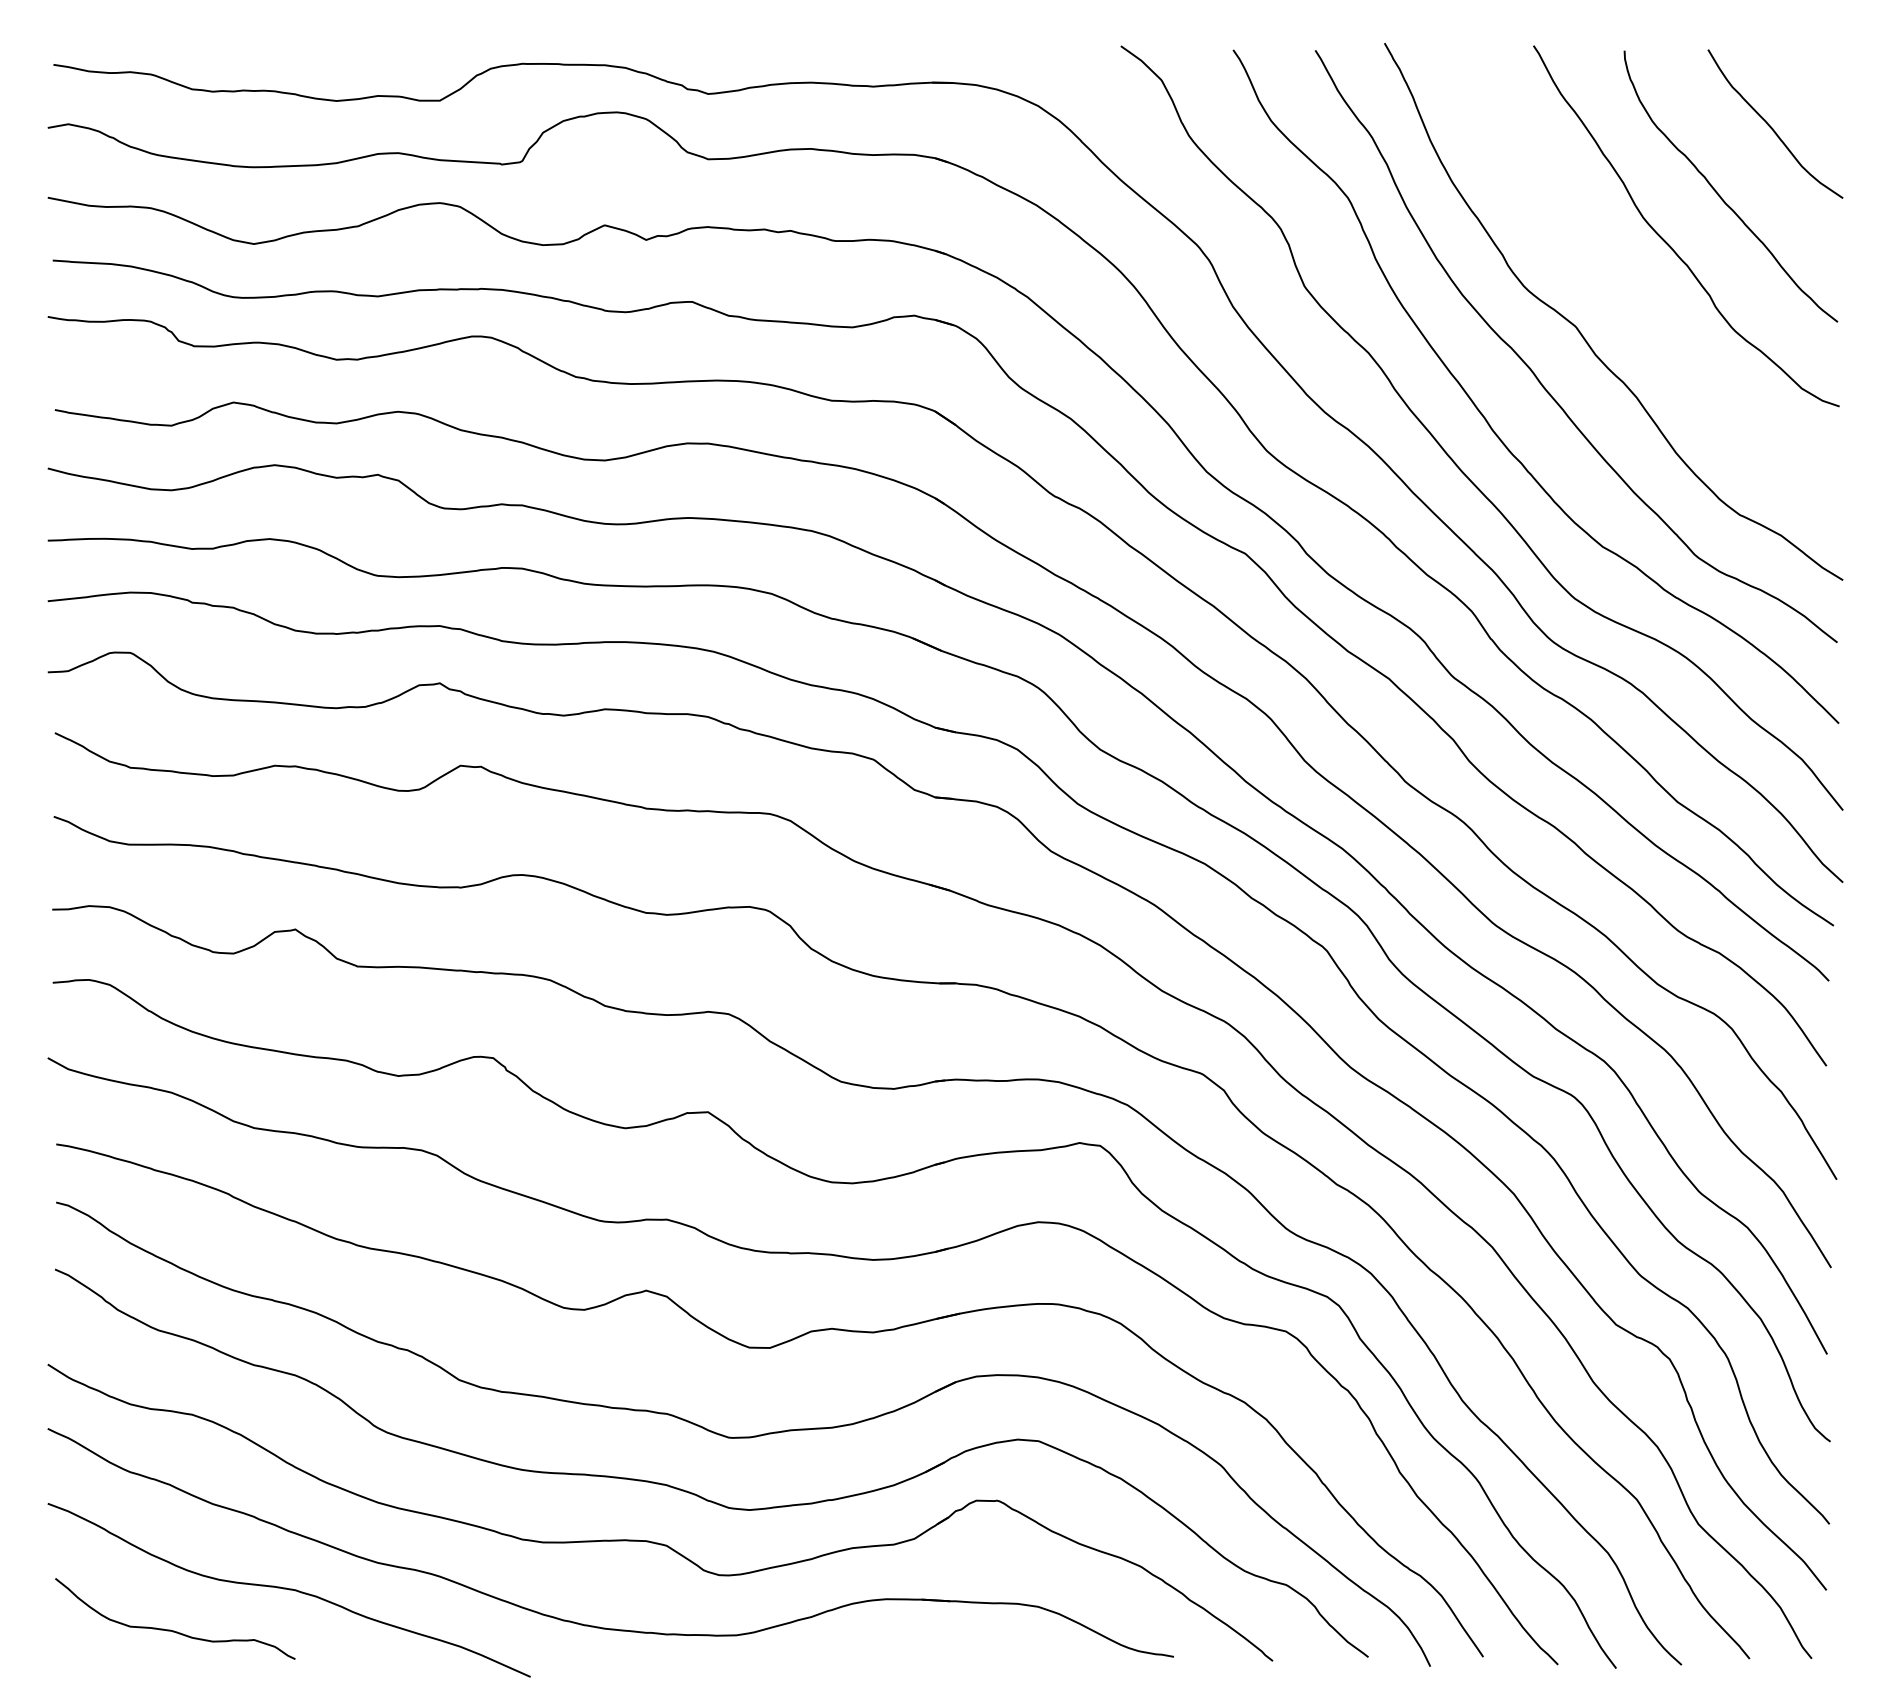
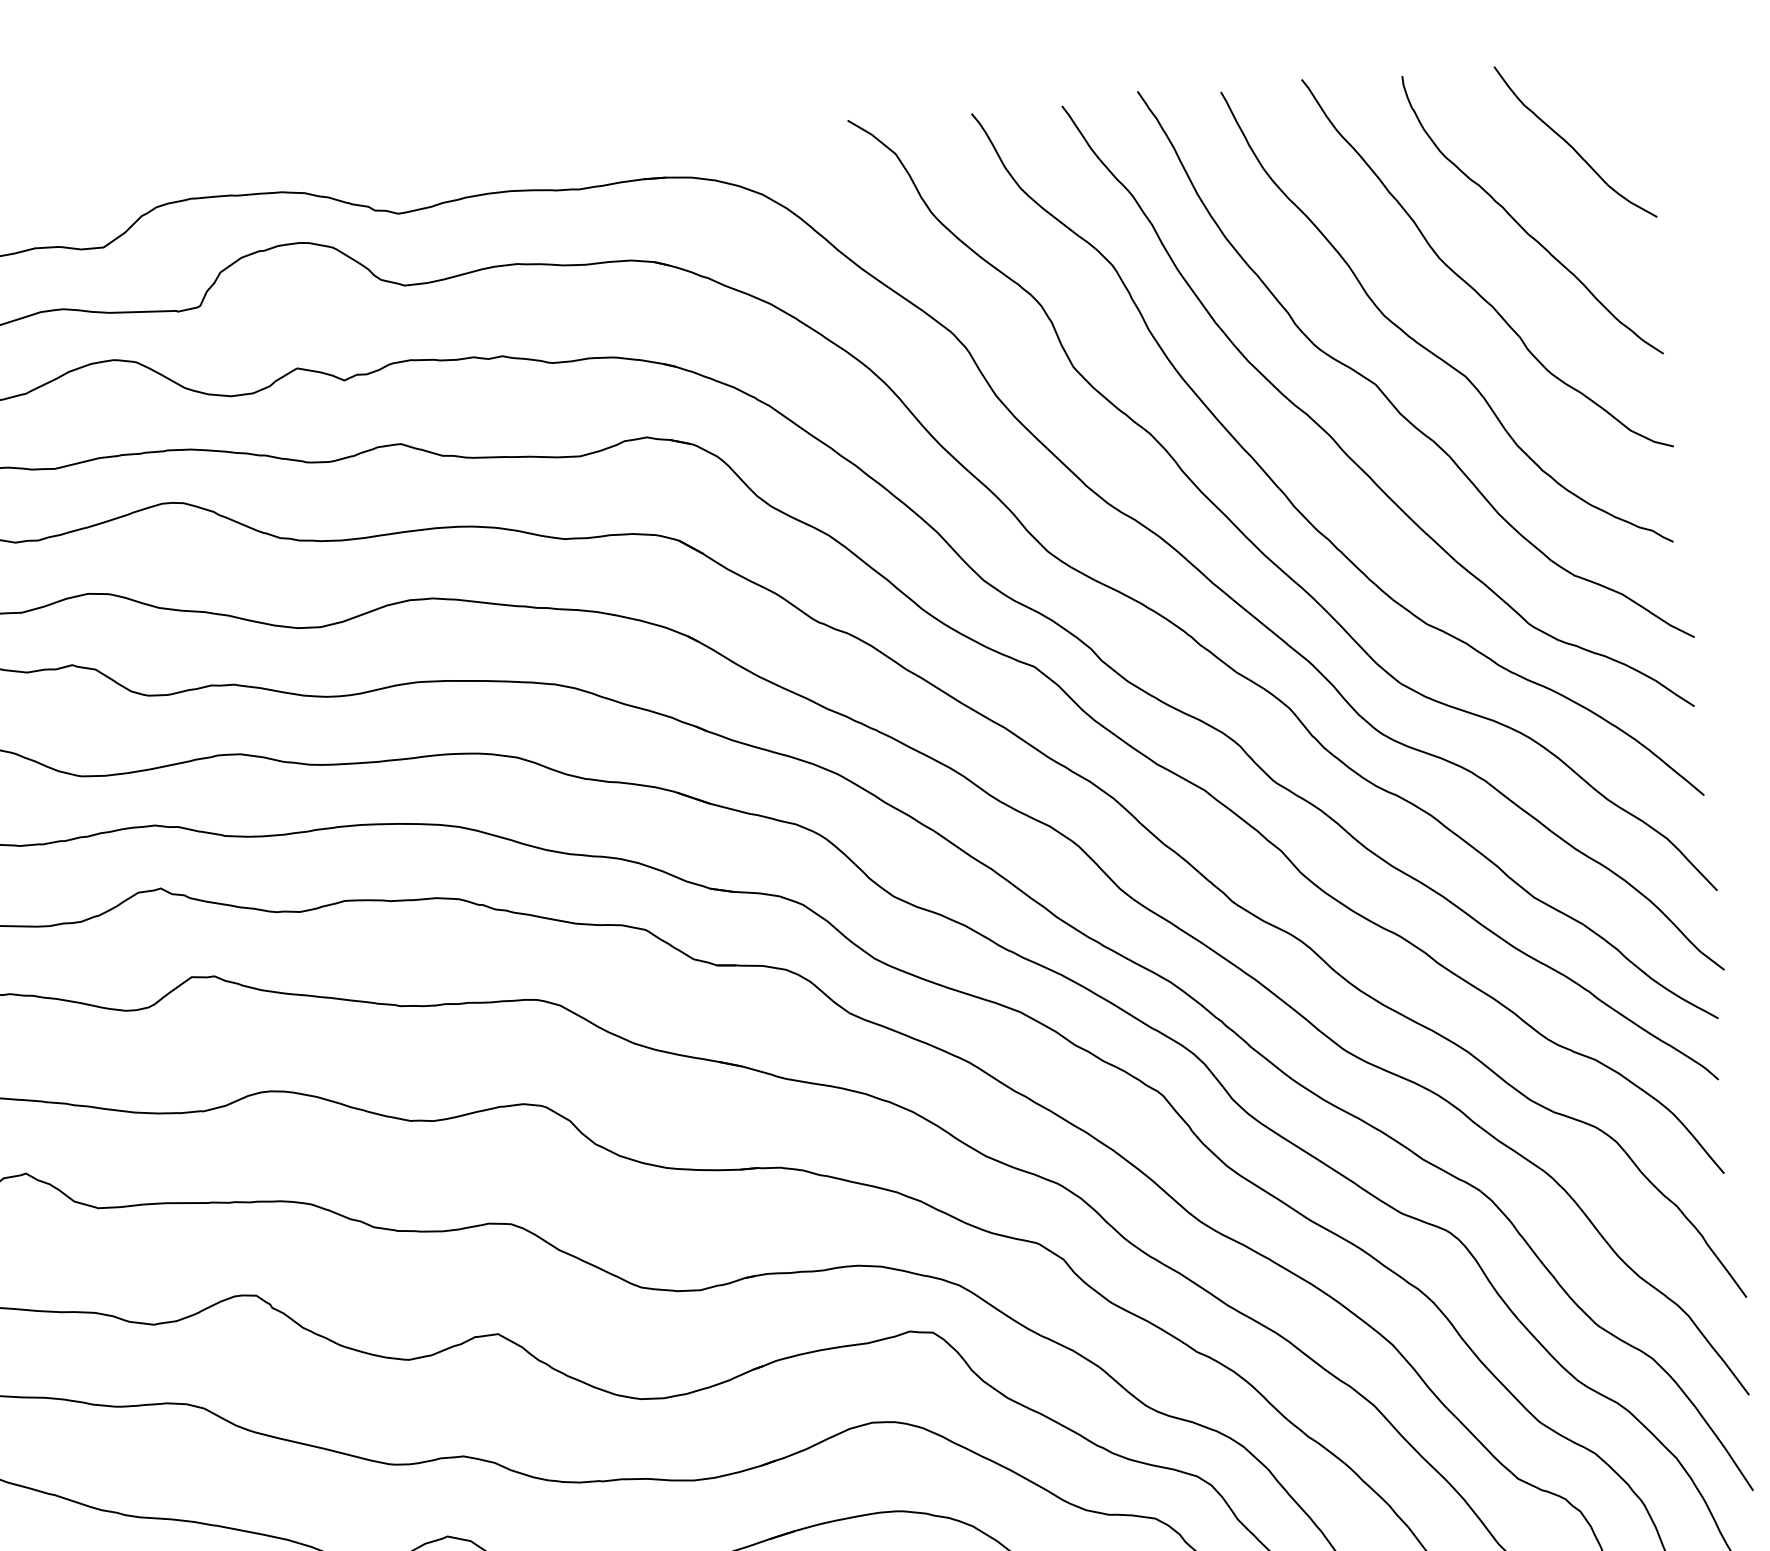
curve: (1622, 295) -> (1424, 345), added

